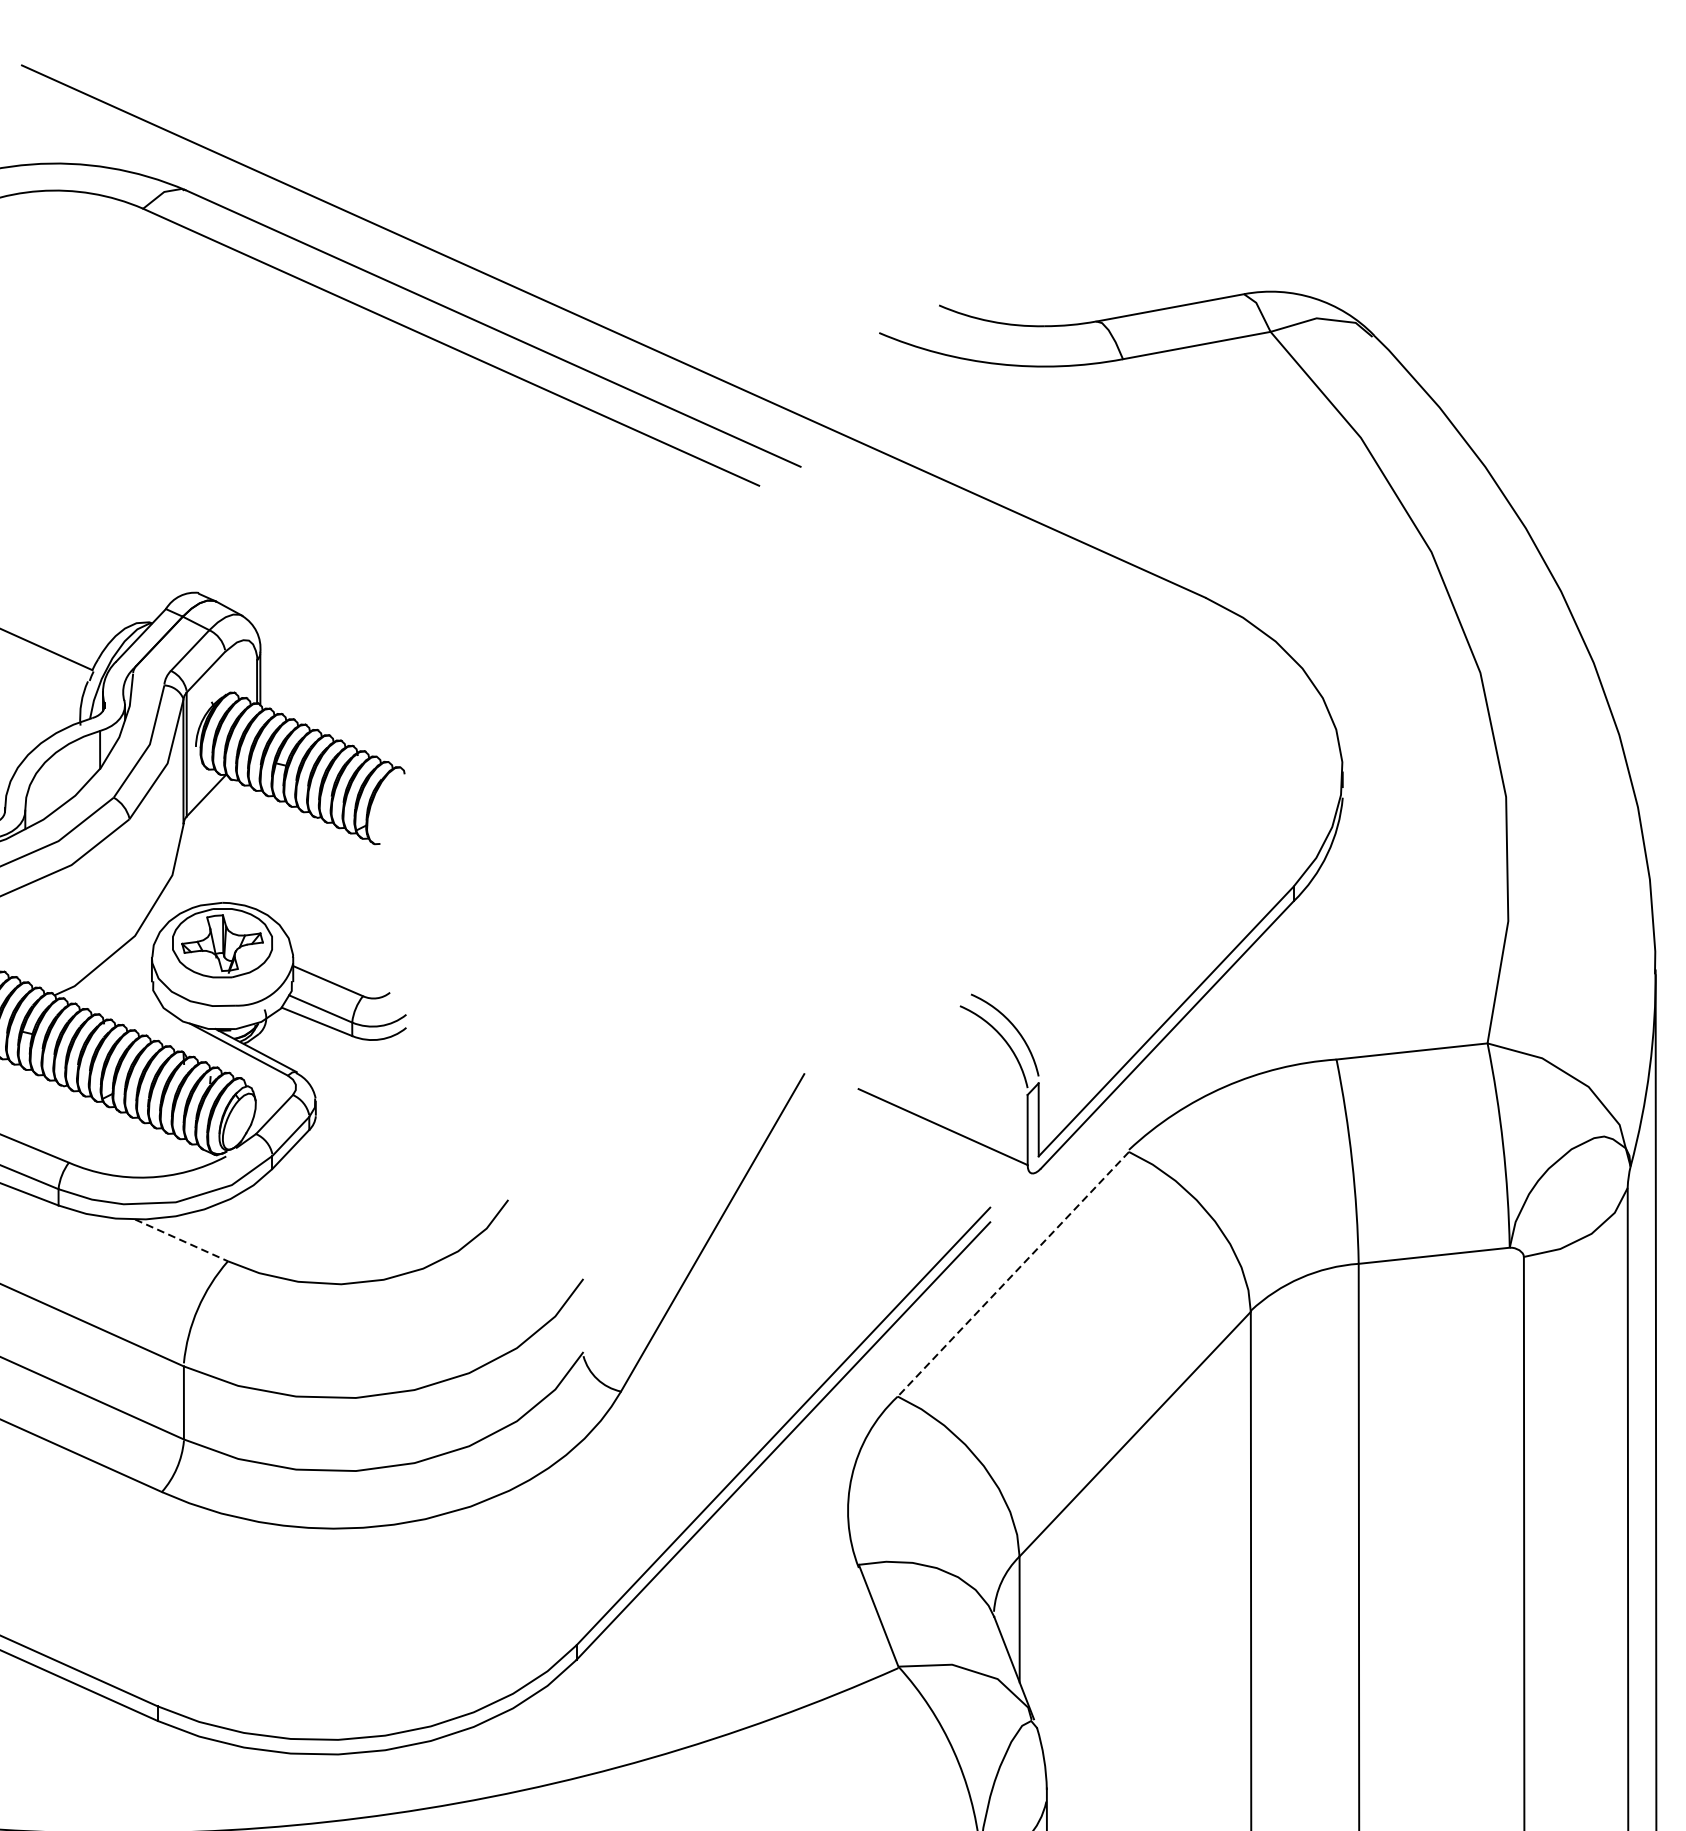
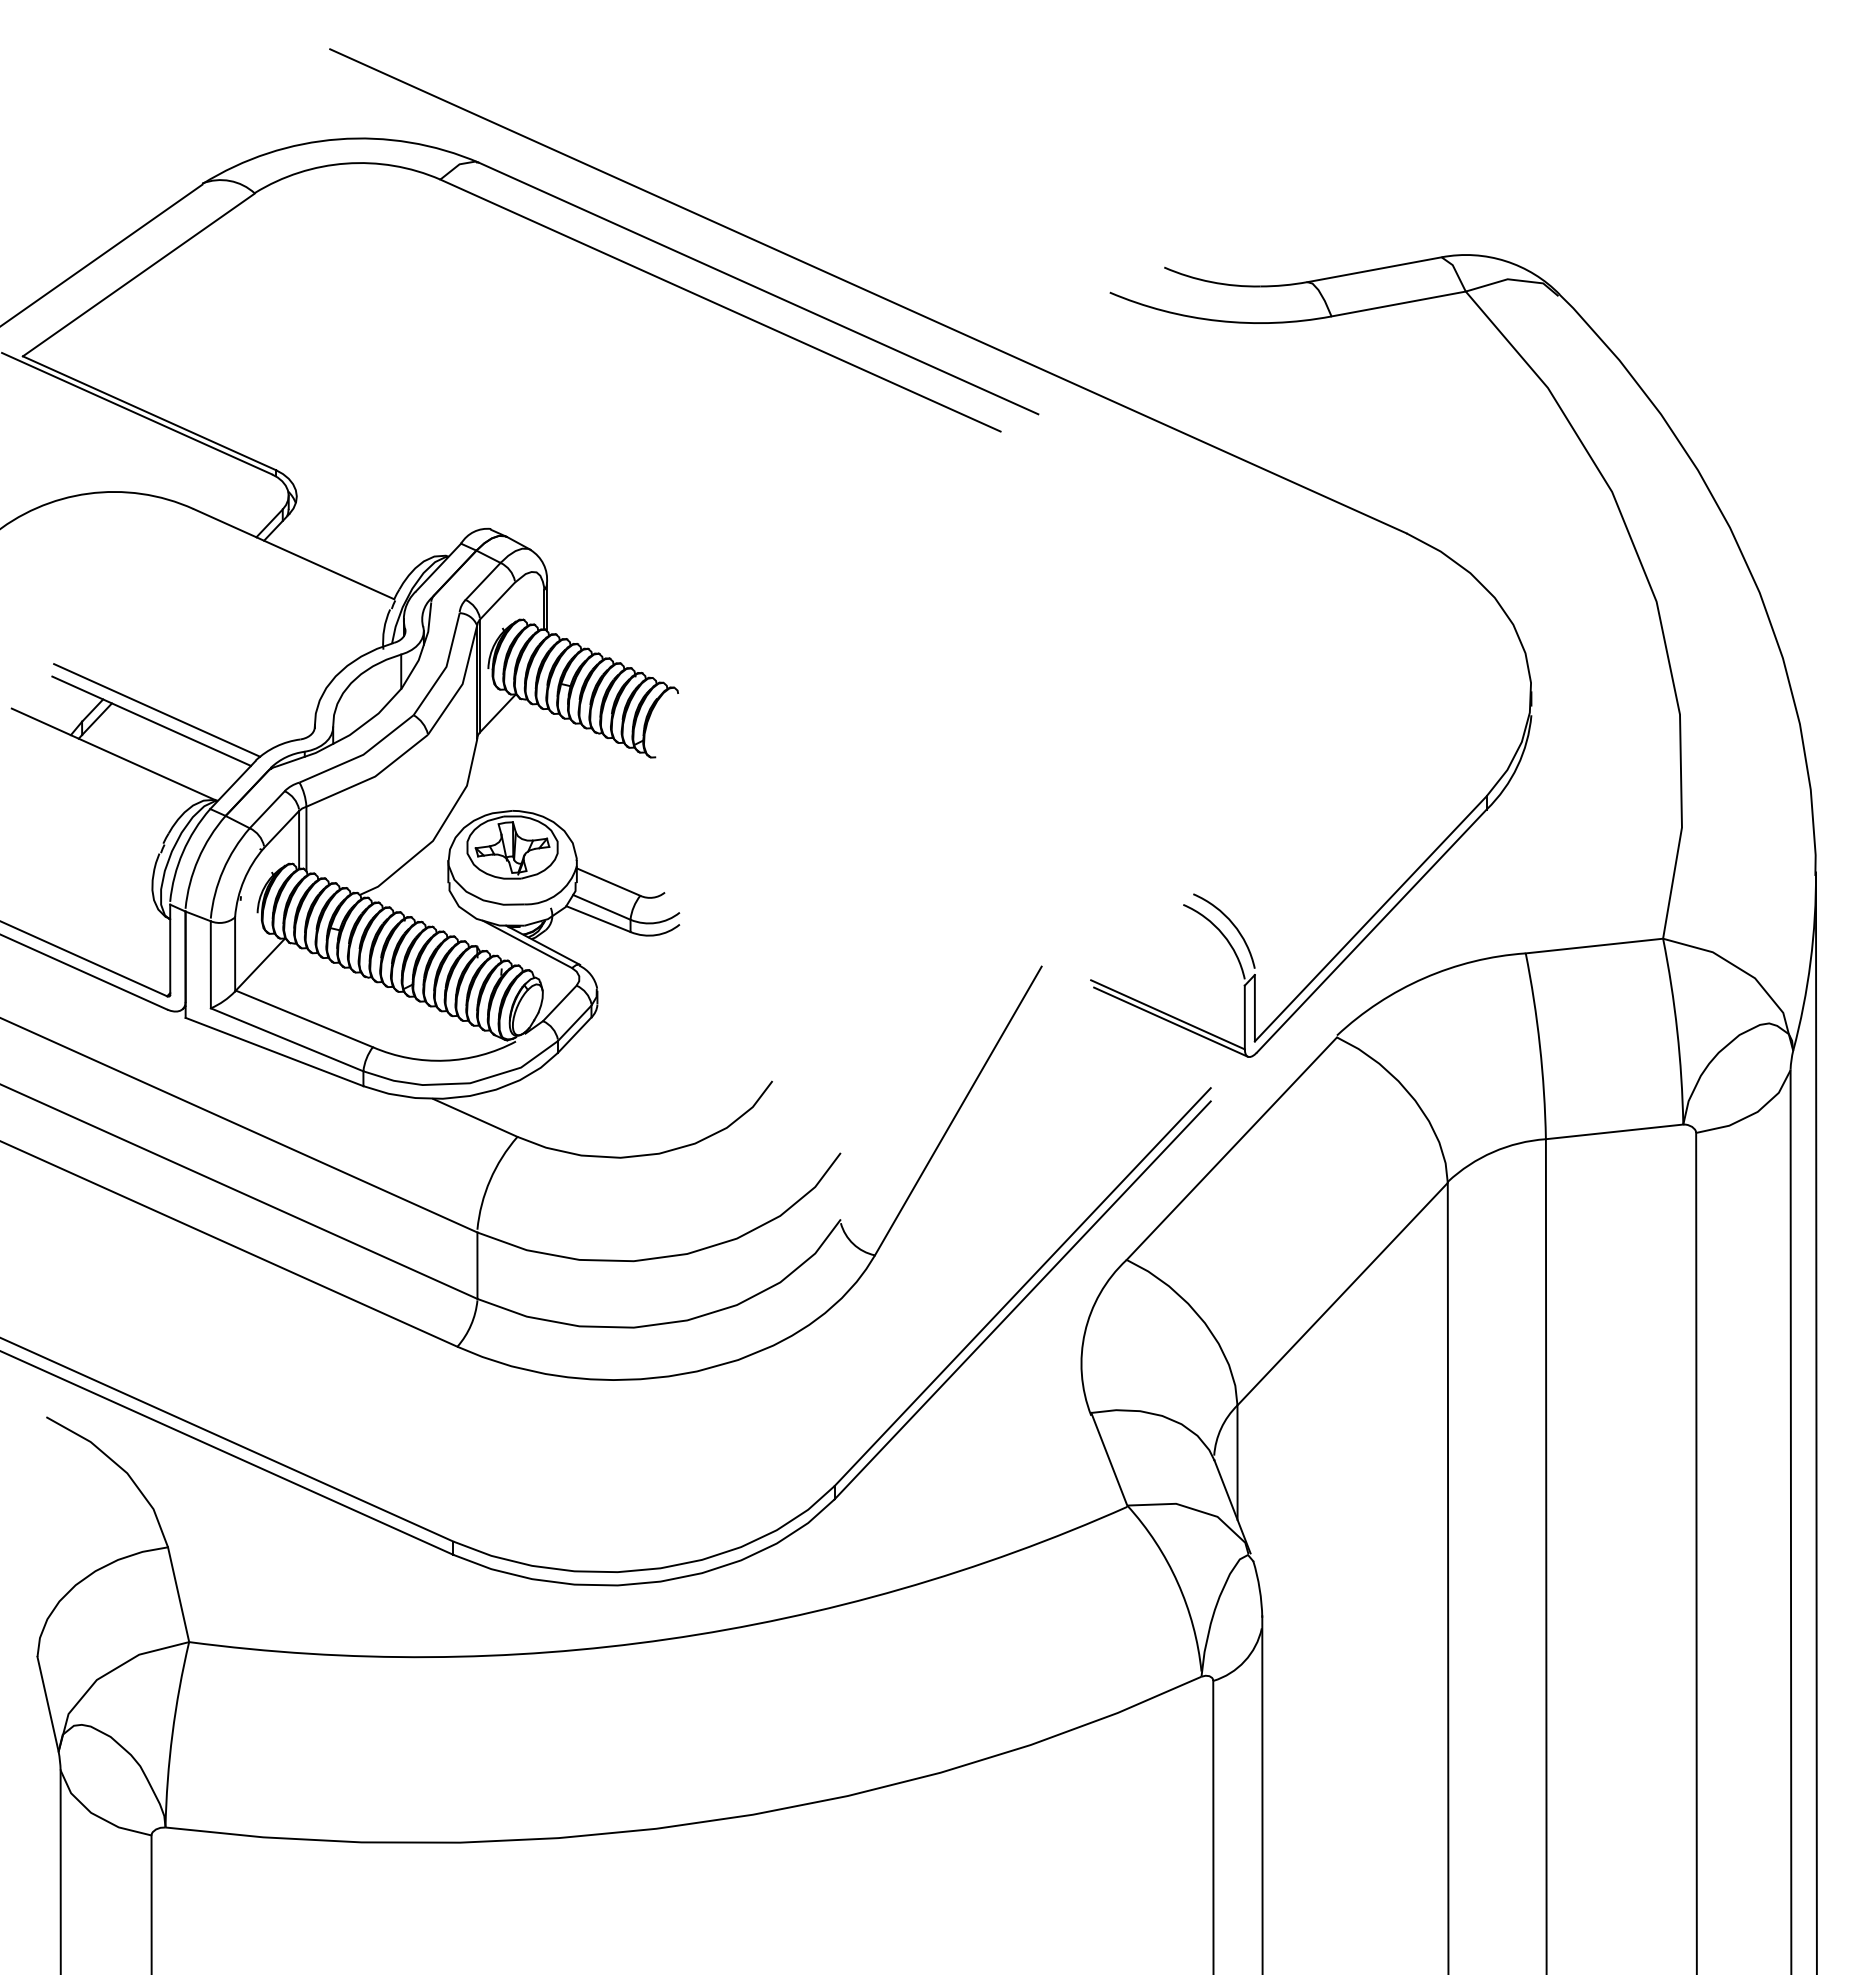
line: (945, 1134) -> (1170, 1021), added
line: (181, 1241) -> (475, 1118), dashed -> solid
line: (1013, 1275) -> (1231, 1149), dashed -> solid

